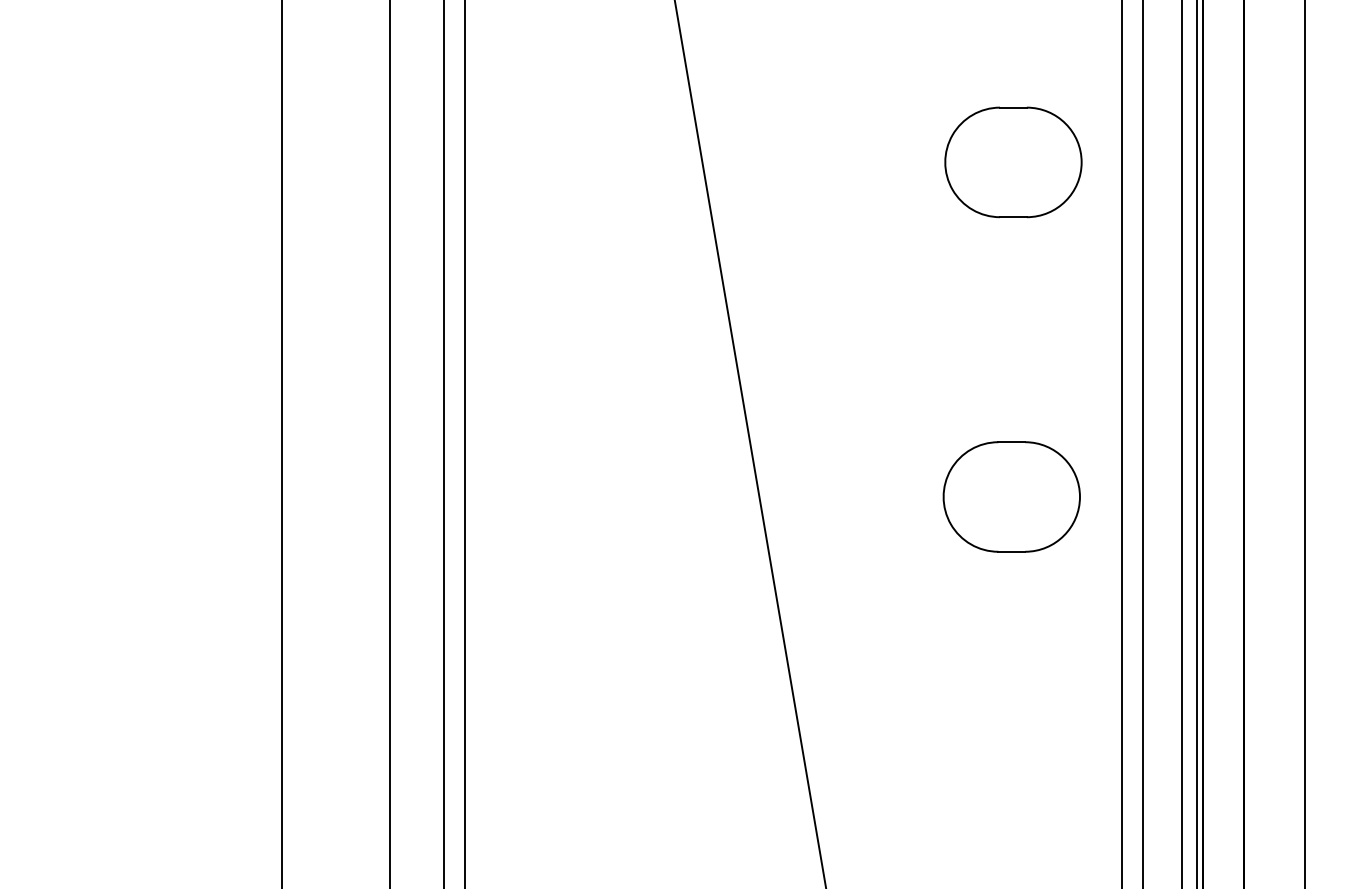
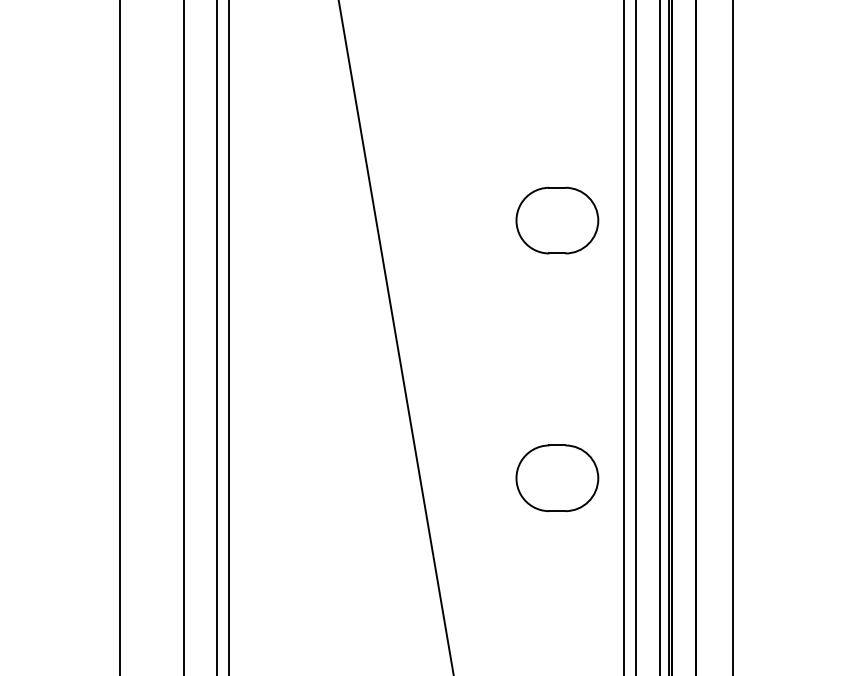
part: (1013, 162) -> (557, 220), moved
part: (1011, 497) -> (557, 478), moved

